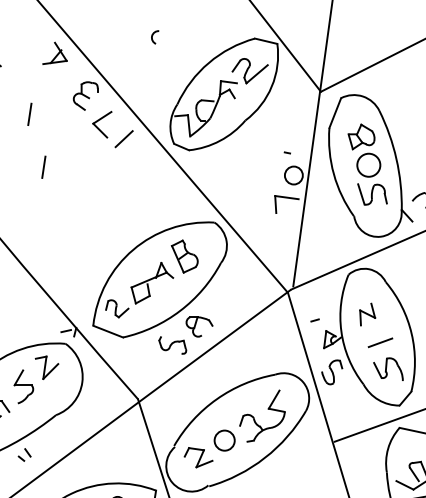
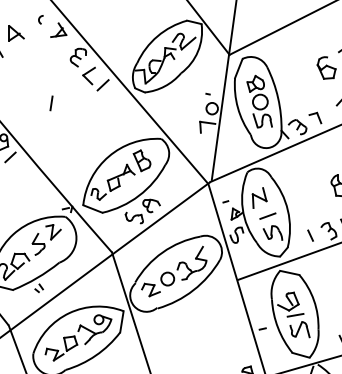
arc: (154, 35) -> (40, 18), moved
line: (29, 114) -> (42, 69), removed
part: (367, 313) -> (259, 197), size x1.43

